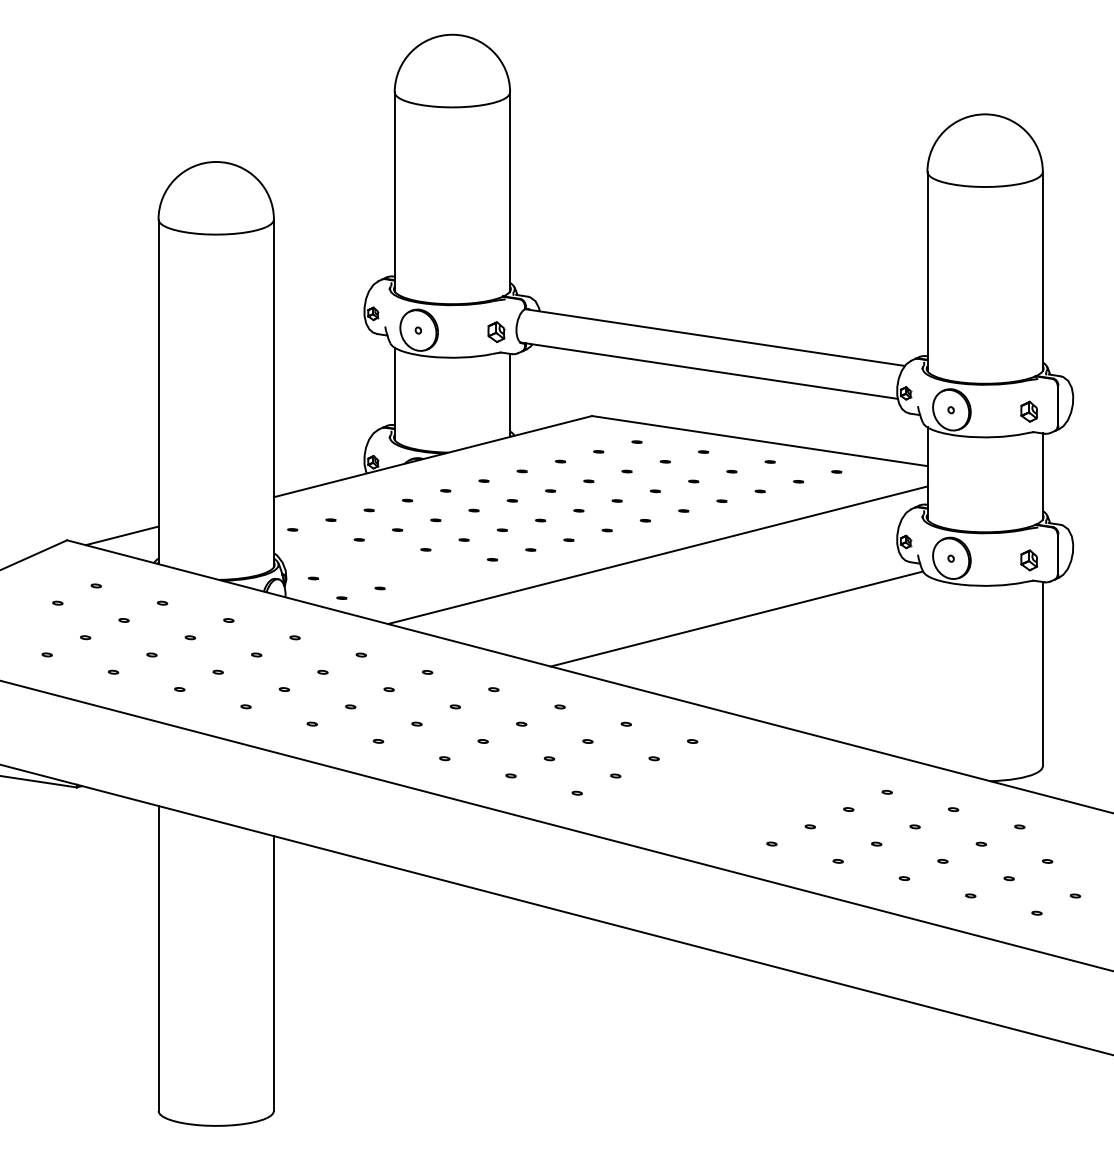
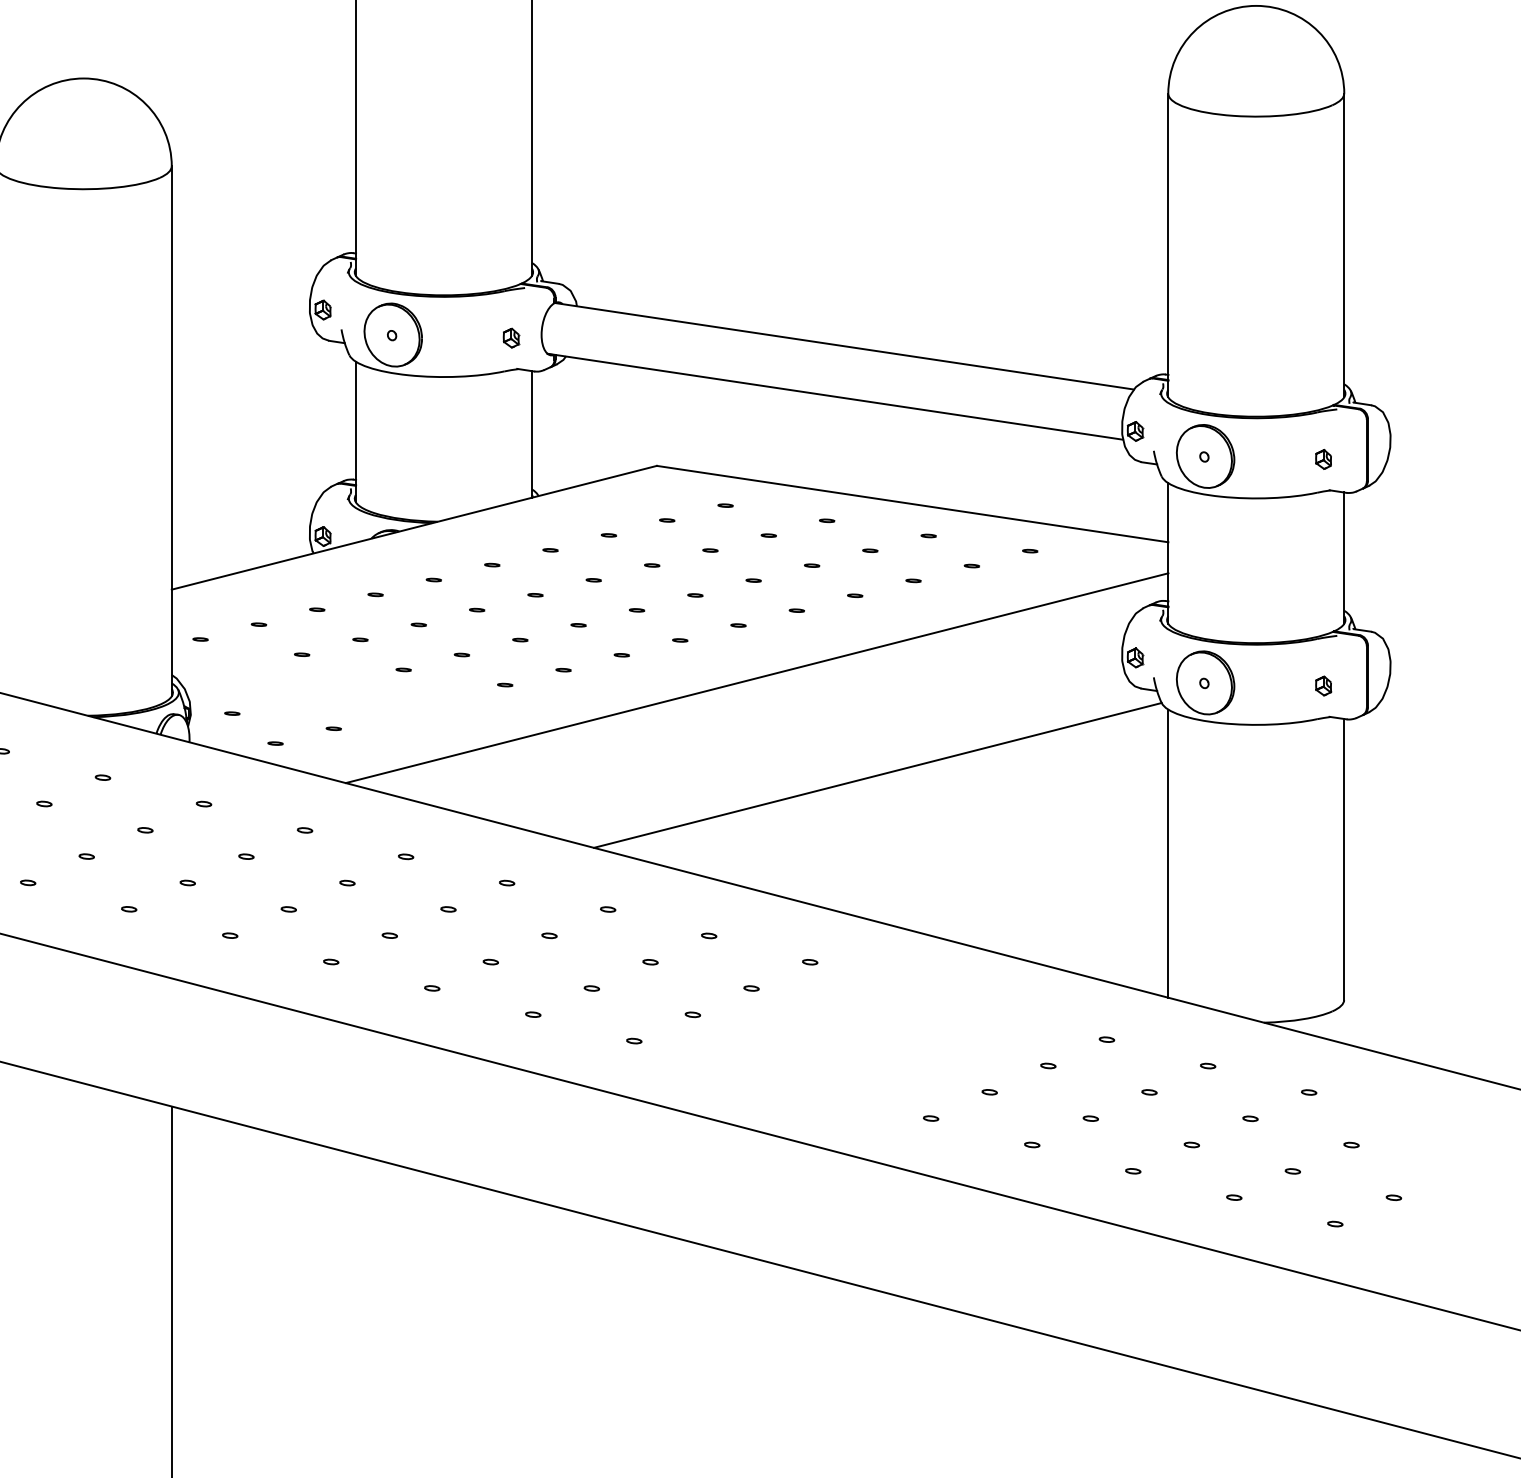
part: (496, 332) -> (511, 338), size x0.62
part: (1029, 411) -> (1323, 458), size x0.62
part: (1029, 560) -> (1323, 686), size x0.62
line: (927, 669) -> (1168, 852), added

